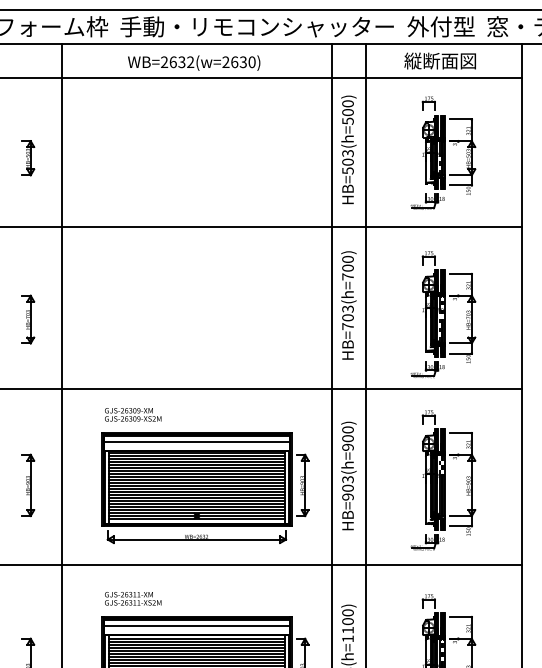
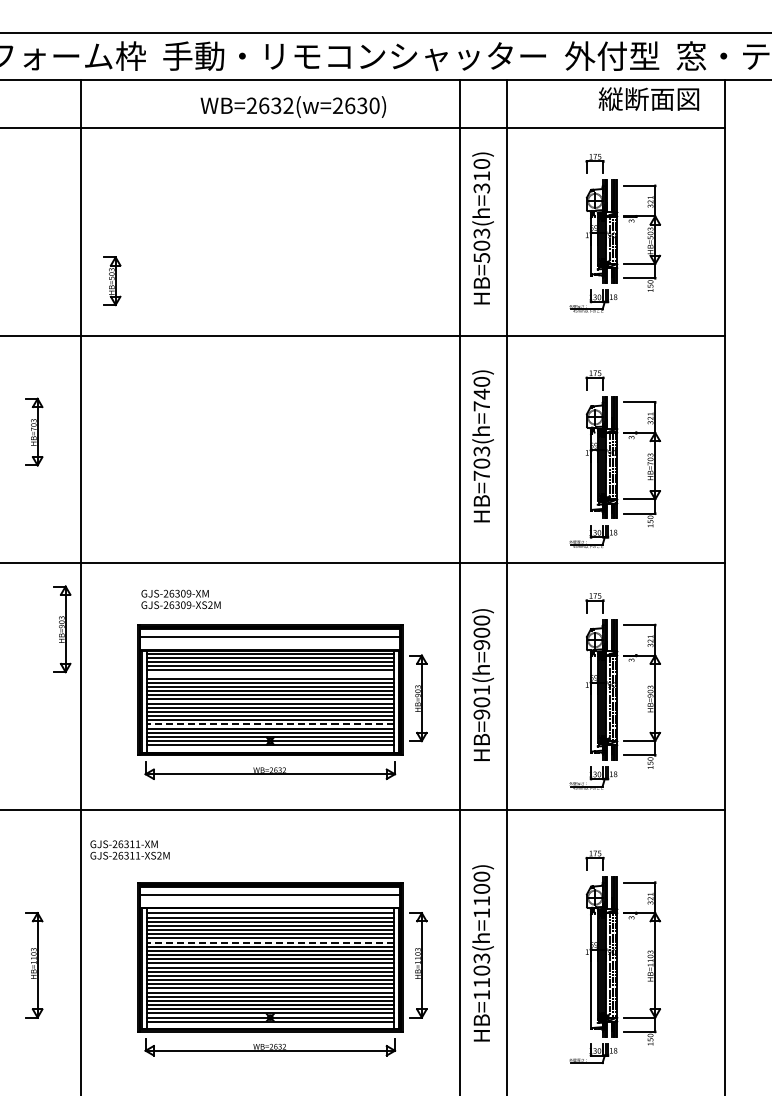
text: (439, 60) -> (648, 98), moved
text: (194, 62) -> (293, 106), moved
text: (347, 116) -> (481, 181), HB=503(h=500) -> HB=503(h=310)
part: (28, 158) -> (112, 281), moved
text: (347, 267) -> (481, 393), HB=703(h=700) -> HB=703(h=740)
part: (28, 319) -> (34, 431), moved
line: (197, 468) -> (270, 674), removed
text: (347, 479) -> (481, 690), HB=903(h=900) -> HB=901(h=900)
part: (28, 485) -> (62, 629), moved
line: (196, 504) -> (269, 724), solid -> dashed
text: (132, 598) -> (129, 849), moved
line: (196, 659) -> (269, 942), solid -> dashed

